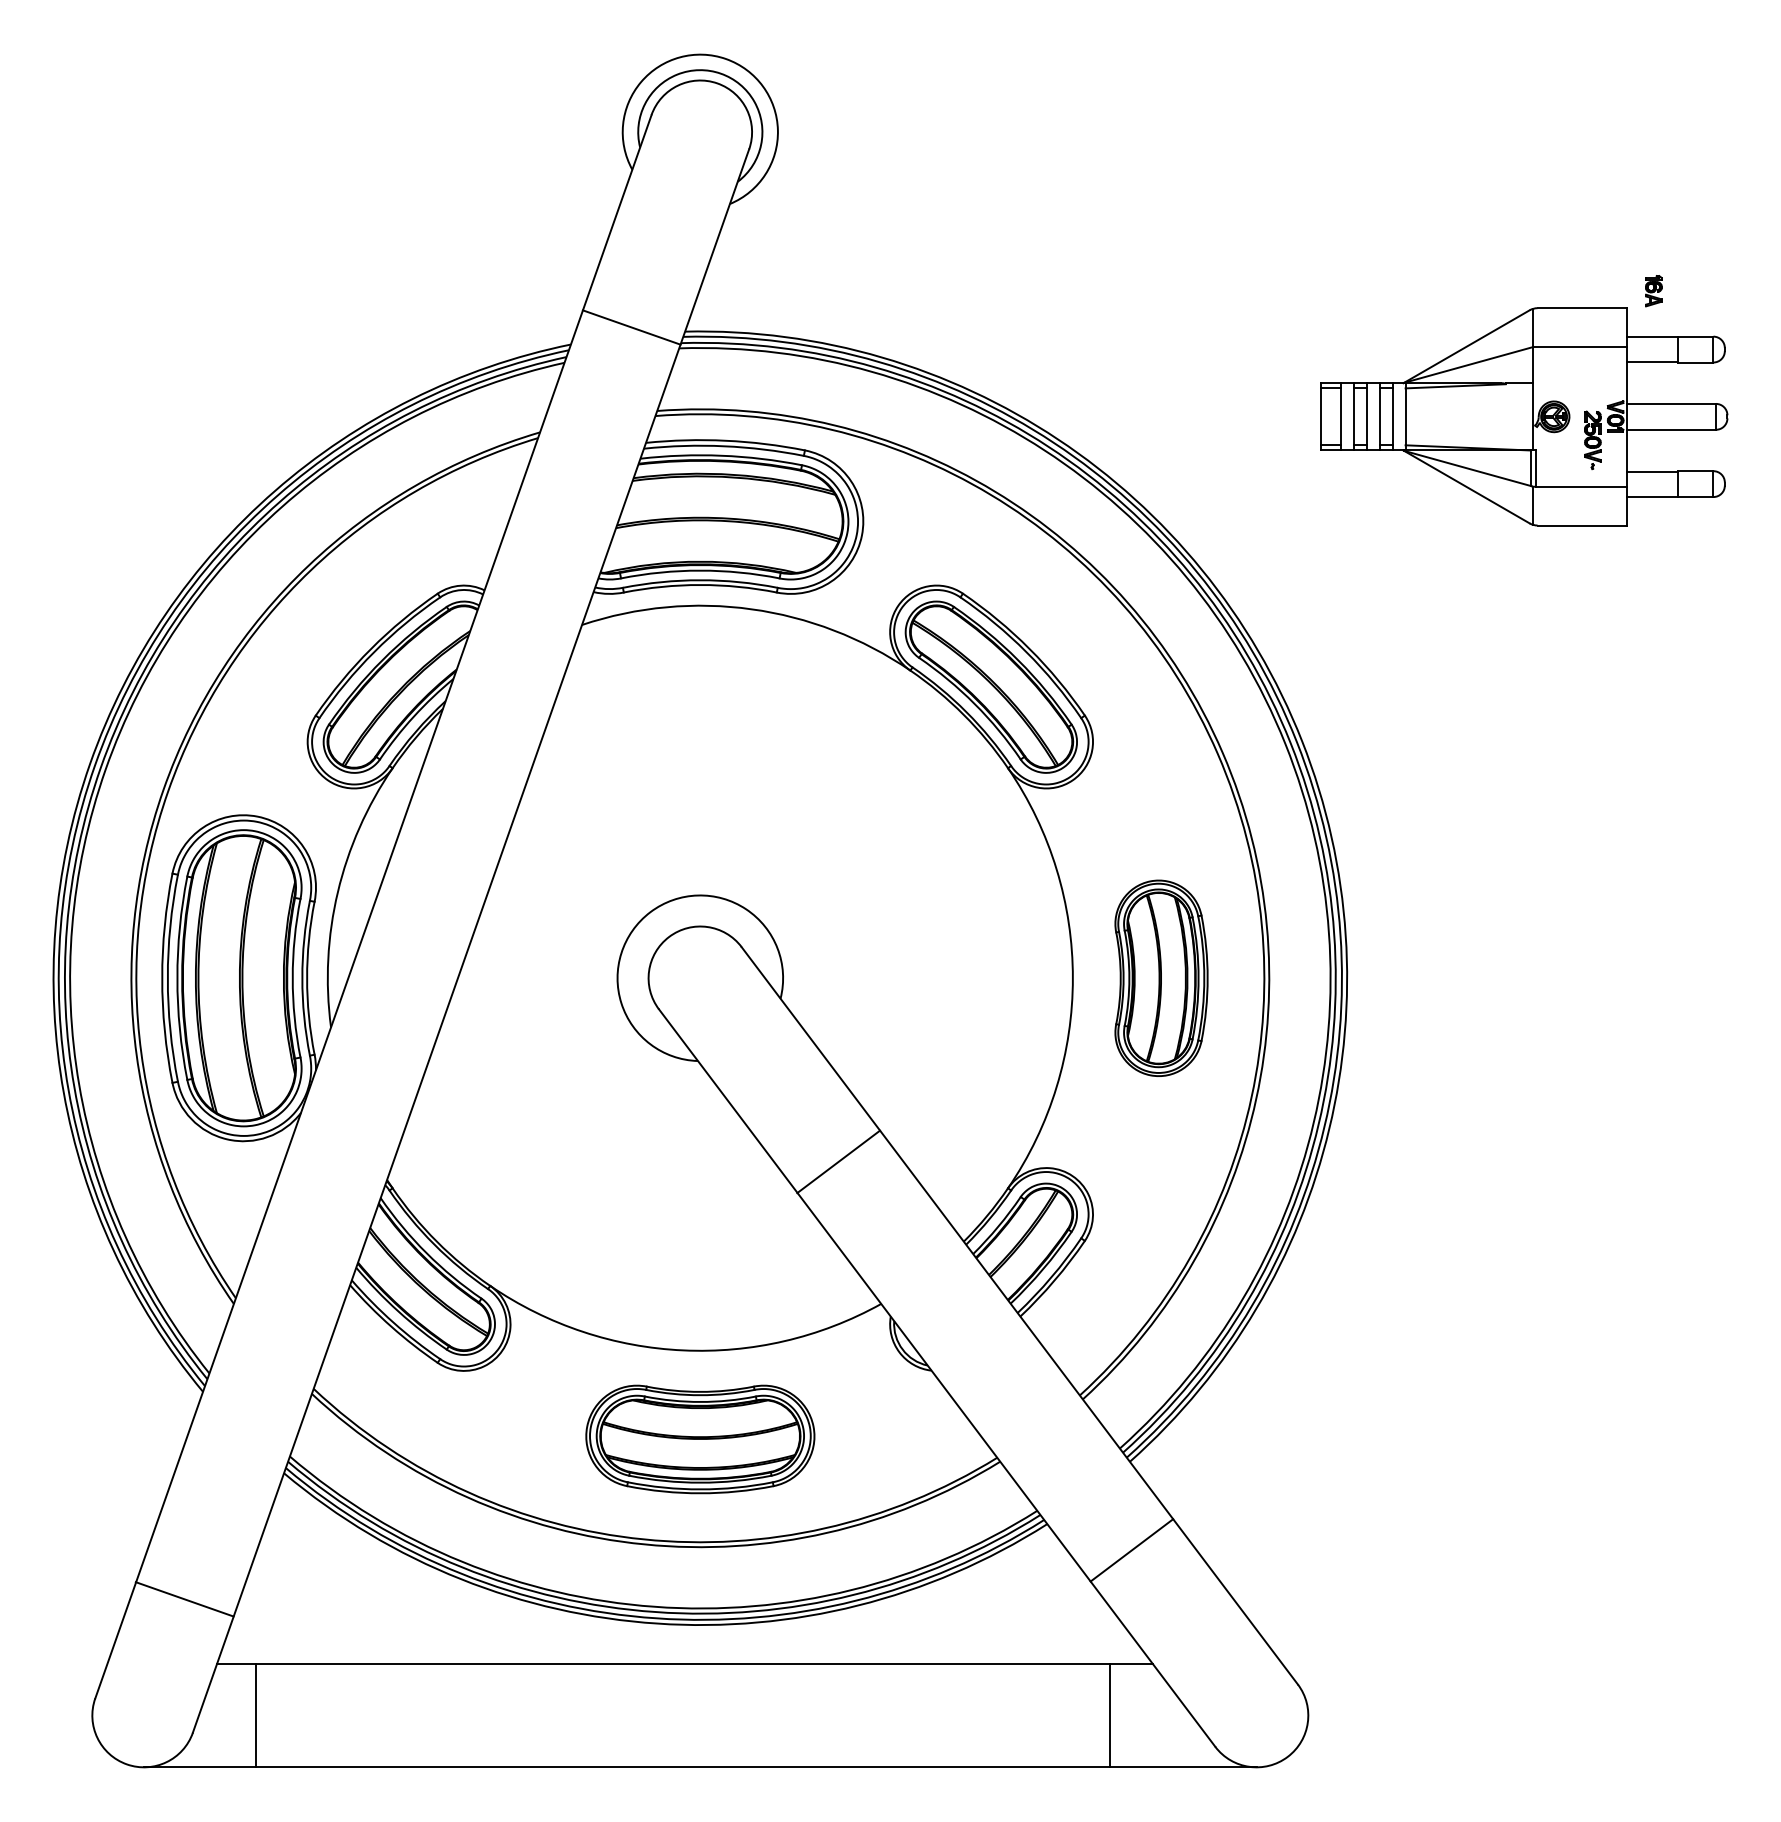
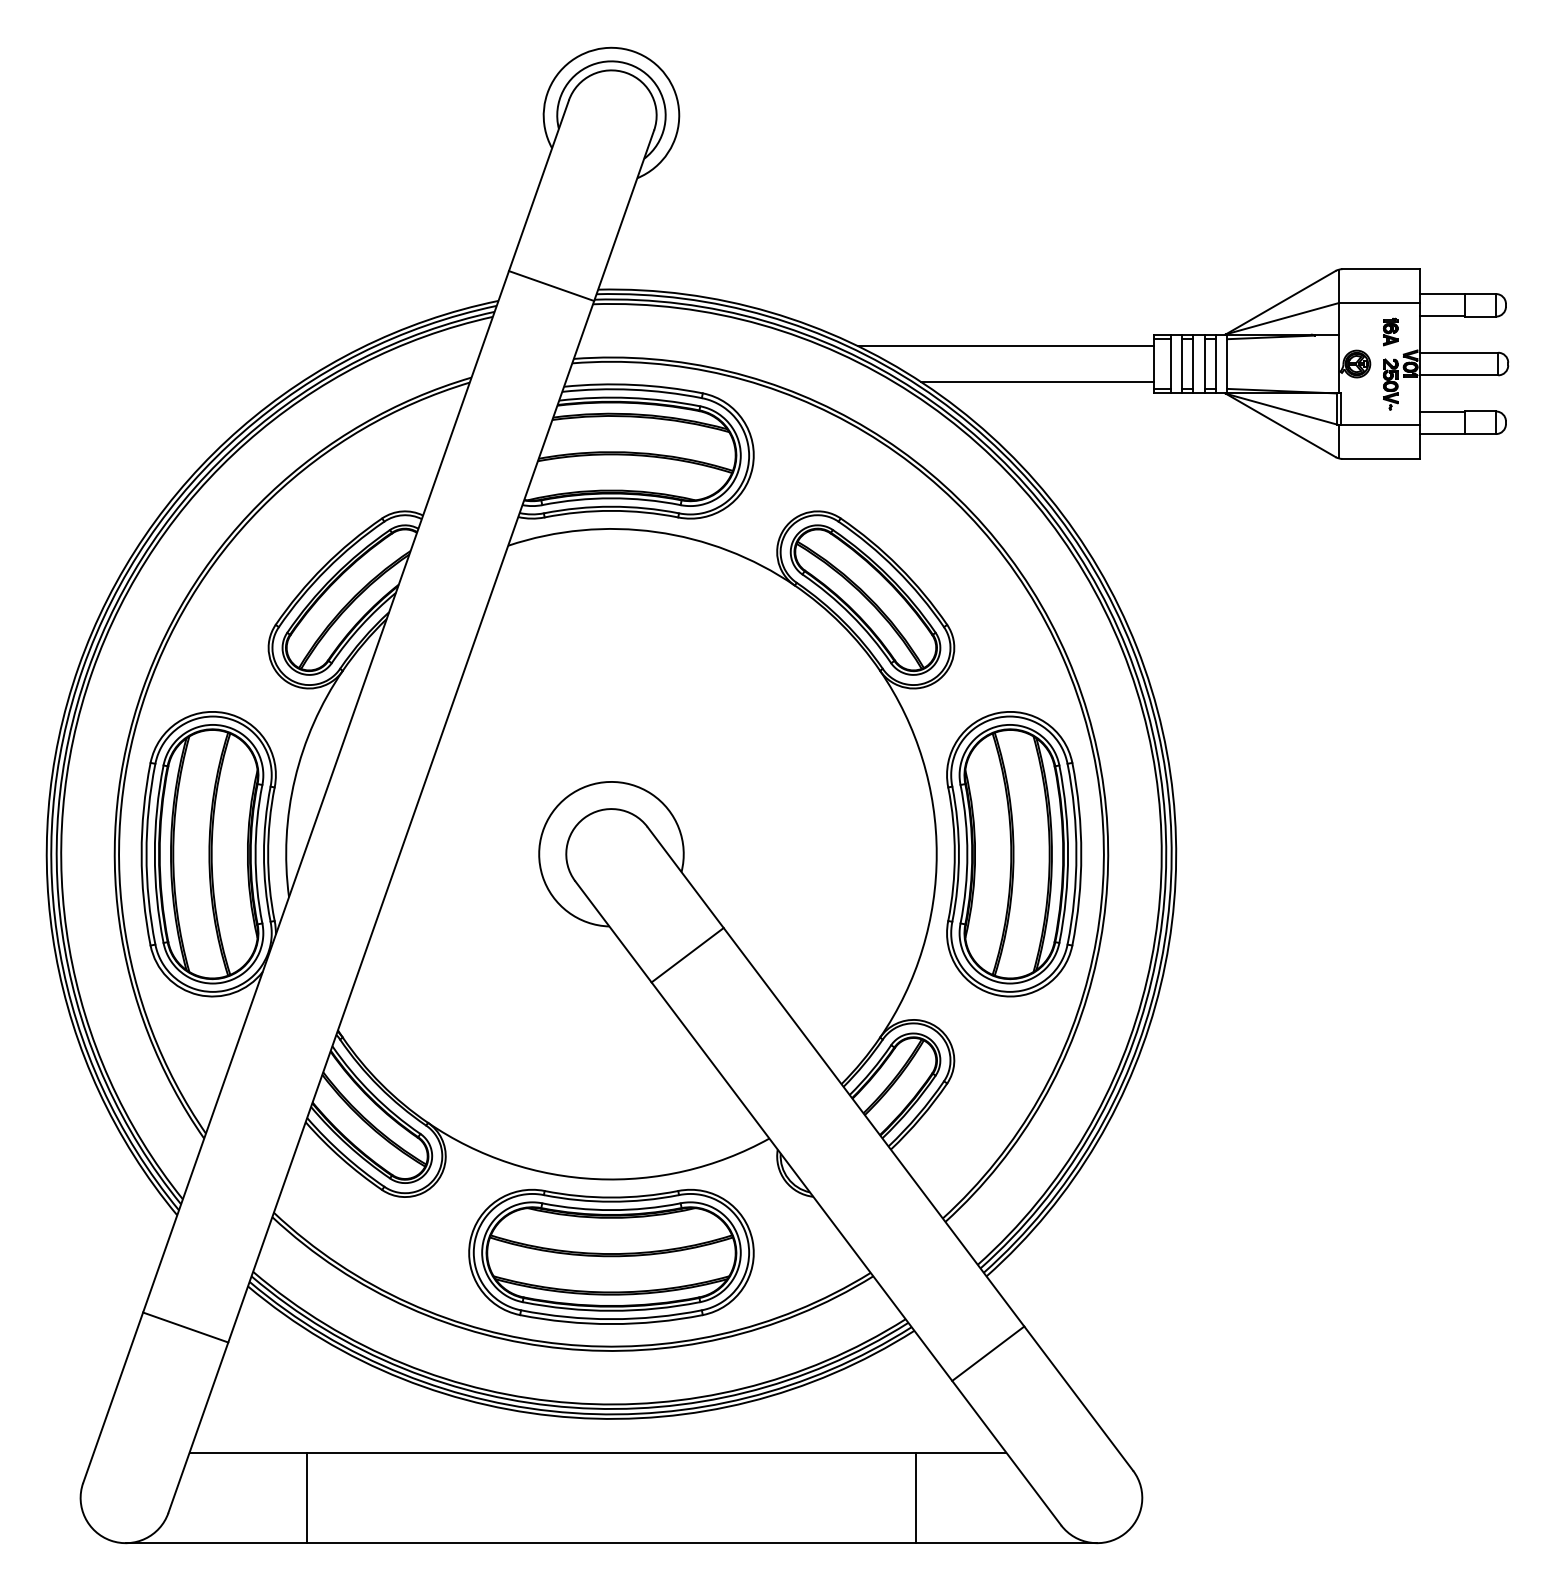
part: (1653, 291) -> (1390, 332), moved
line: (1151, 396) -> (1005, 346), added
line: (1188, 437) -> (1037, 382), added
part: (1161, 978) -> (1014, 854), size x1.67
line: (838, 1161) -> (687, 954), moved
part: (700, 1439) -> (611, 1256), size x1.43
line: (184, 1599) -> (185, 1327), moved
line: (256, 1715) -> (306, 1497), moved
line: (1109, 1715) -> (916, 1497), moved

